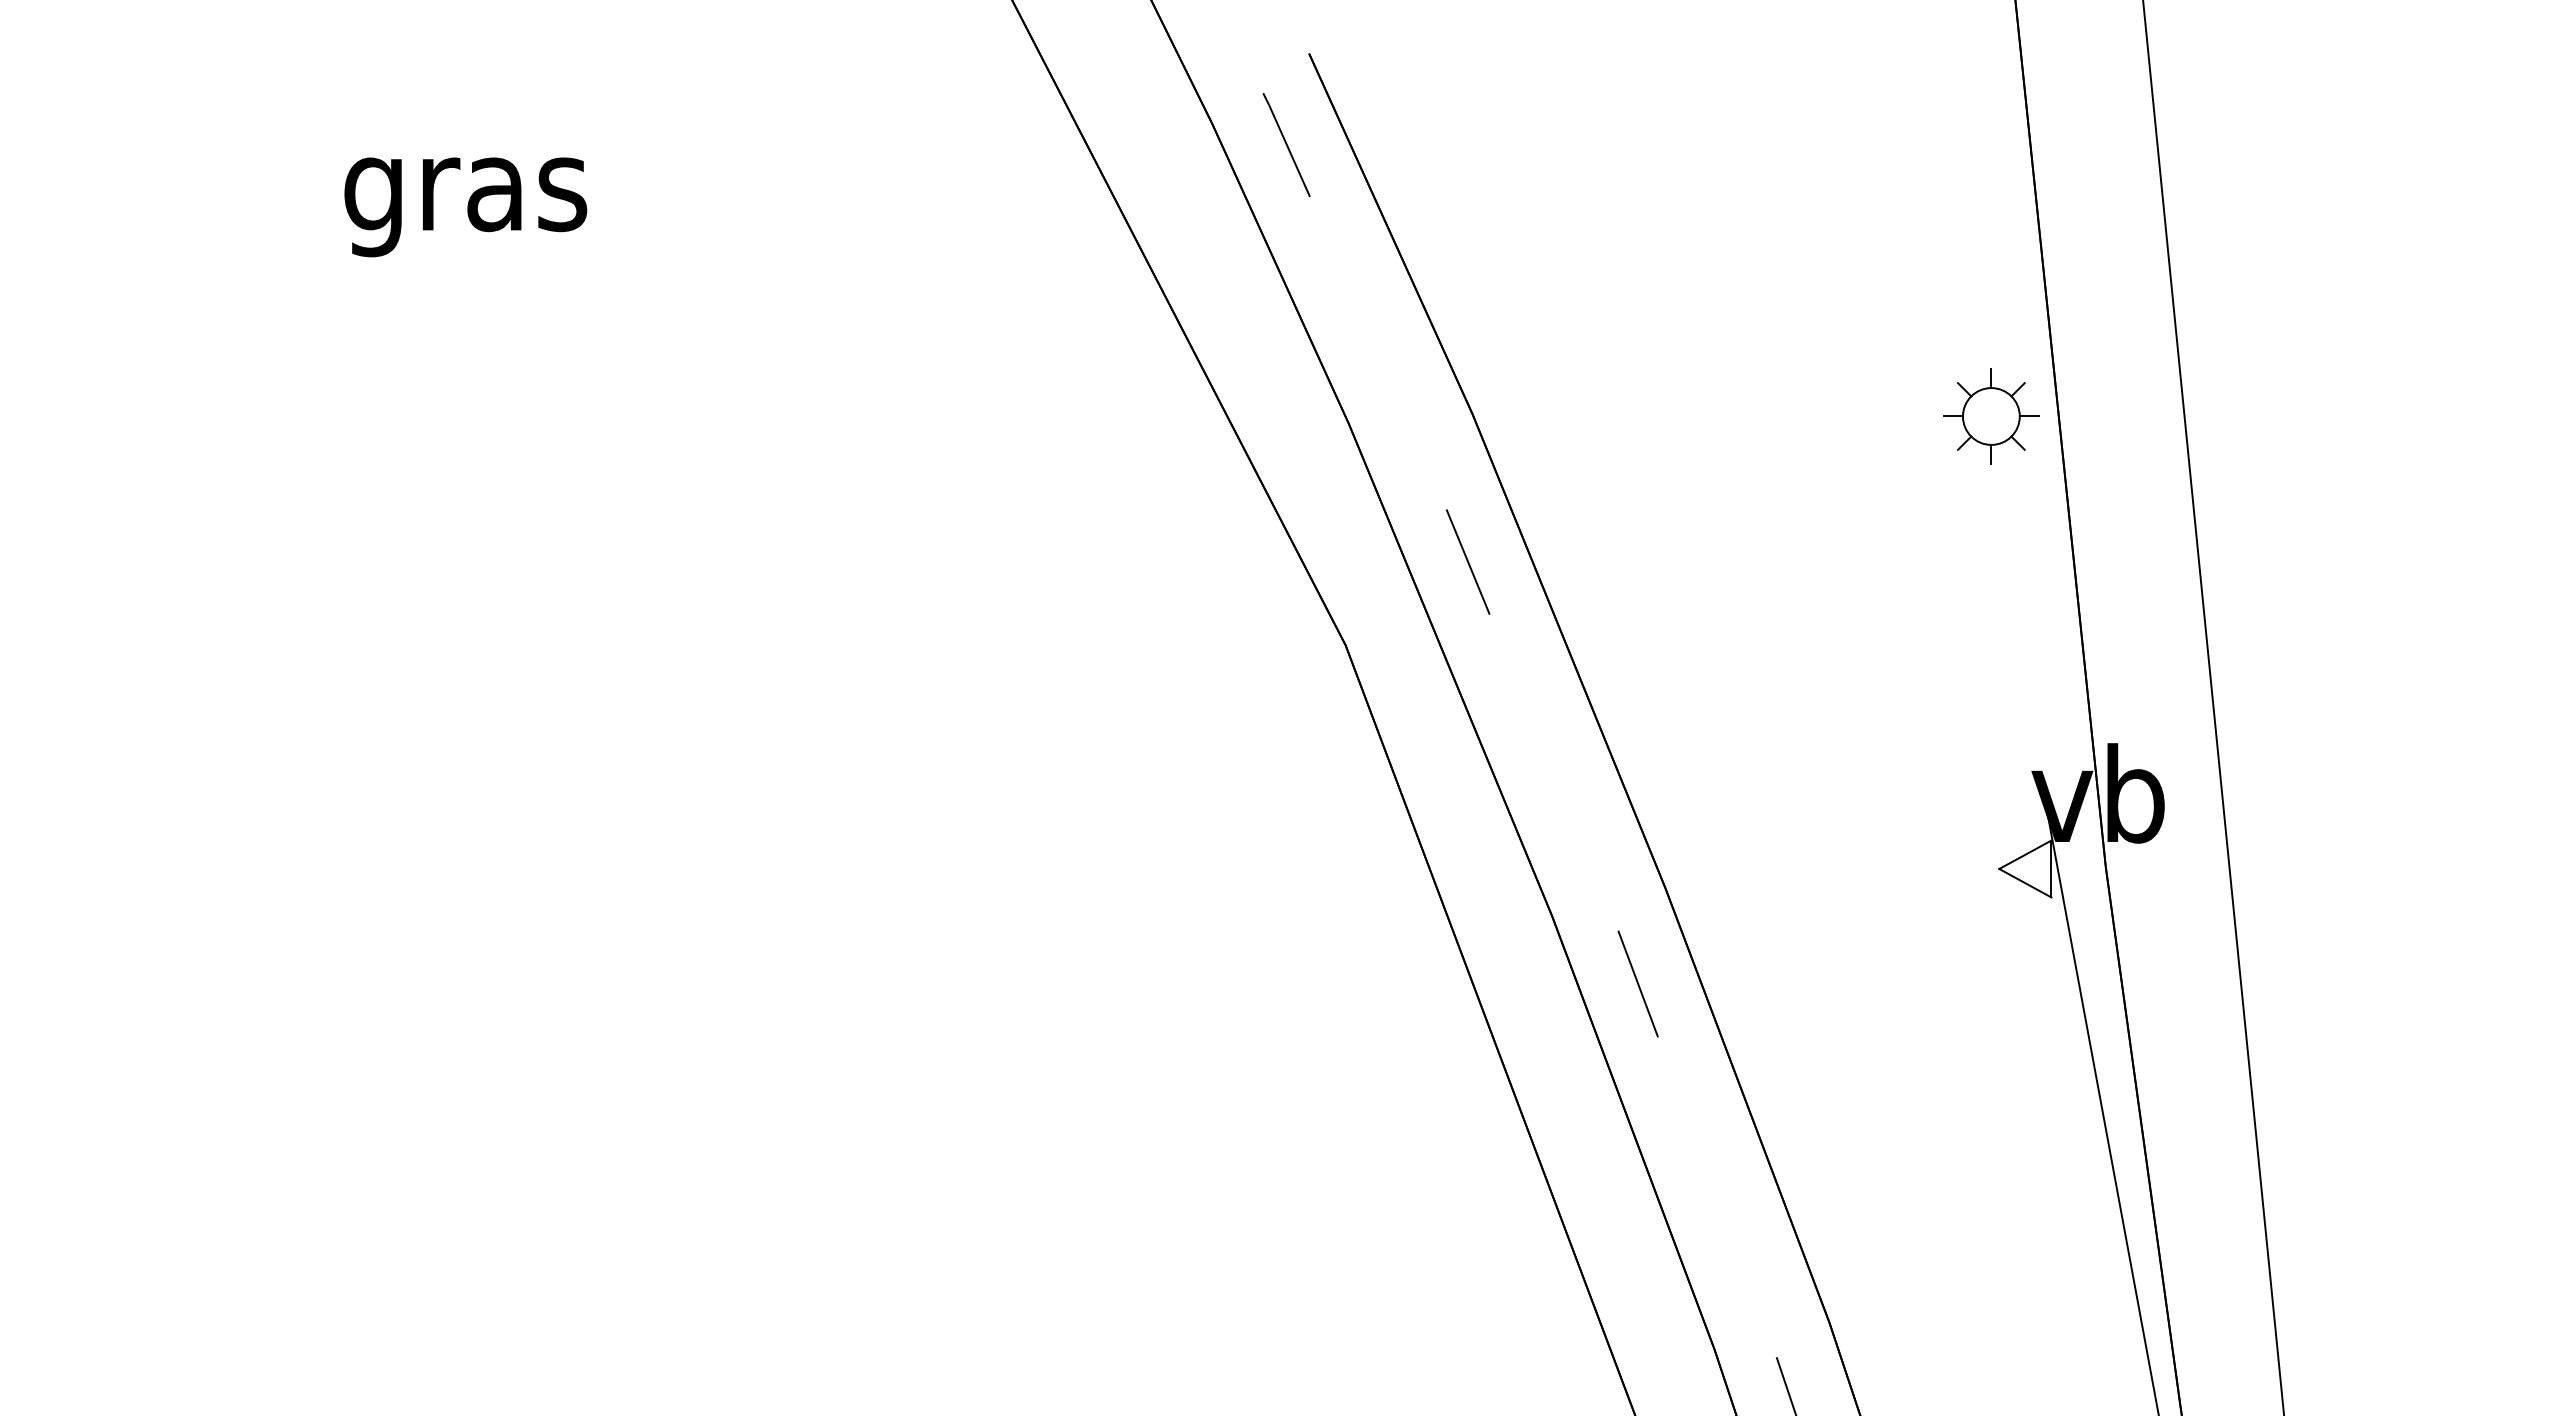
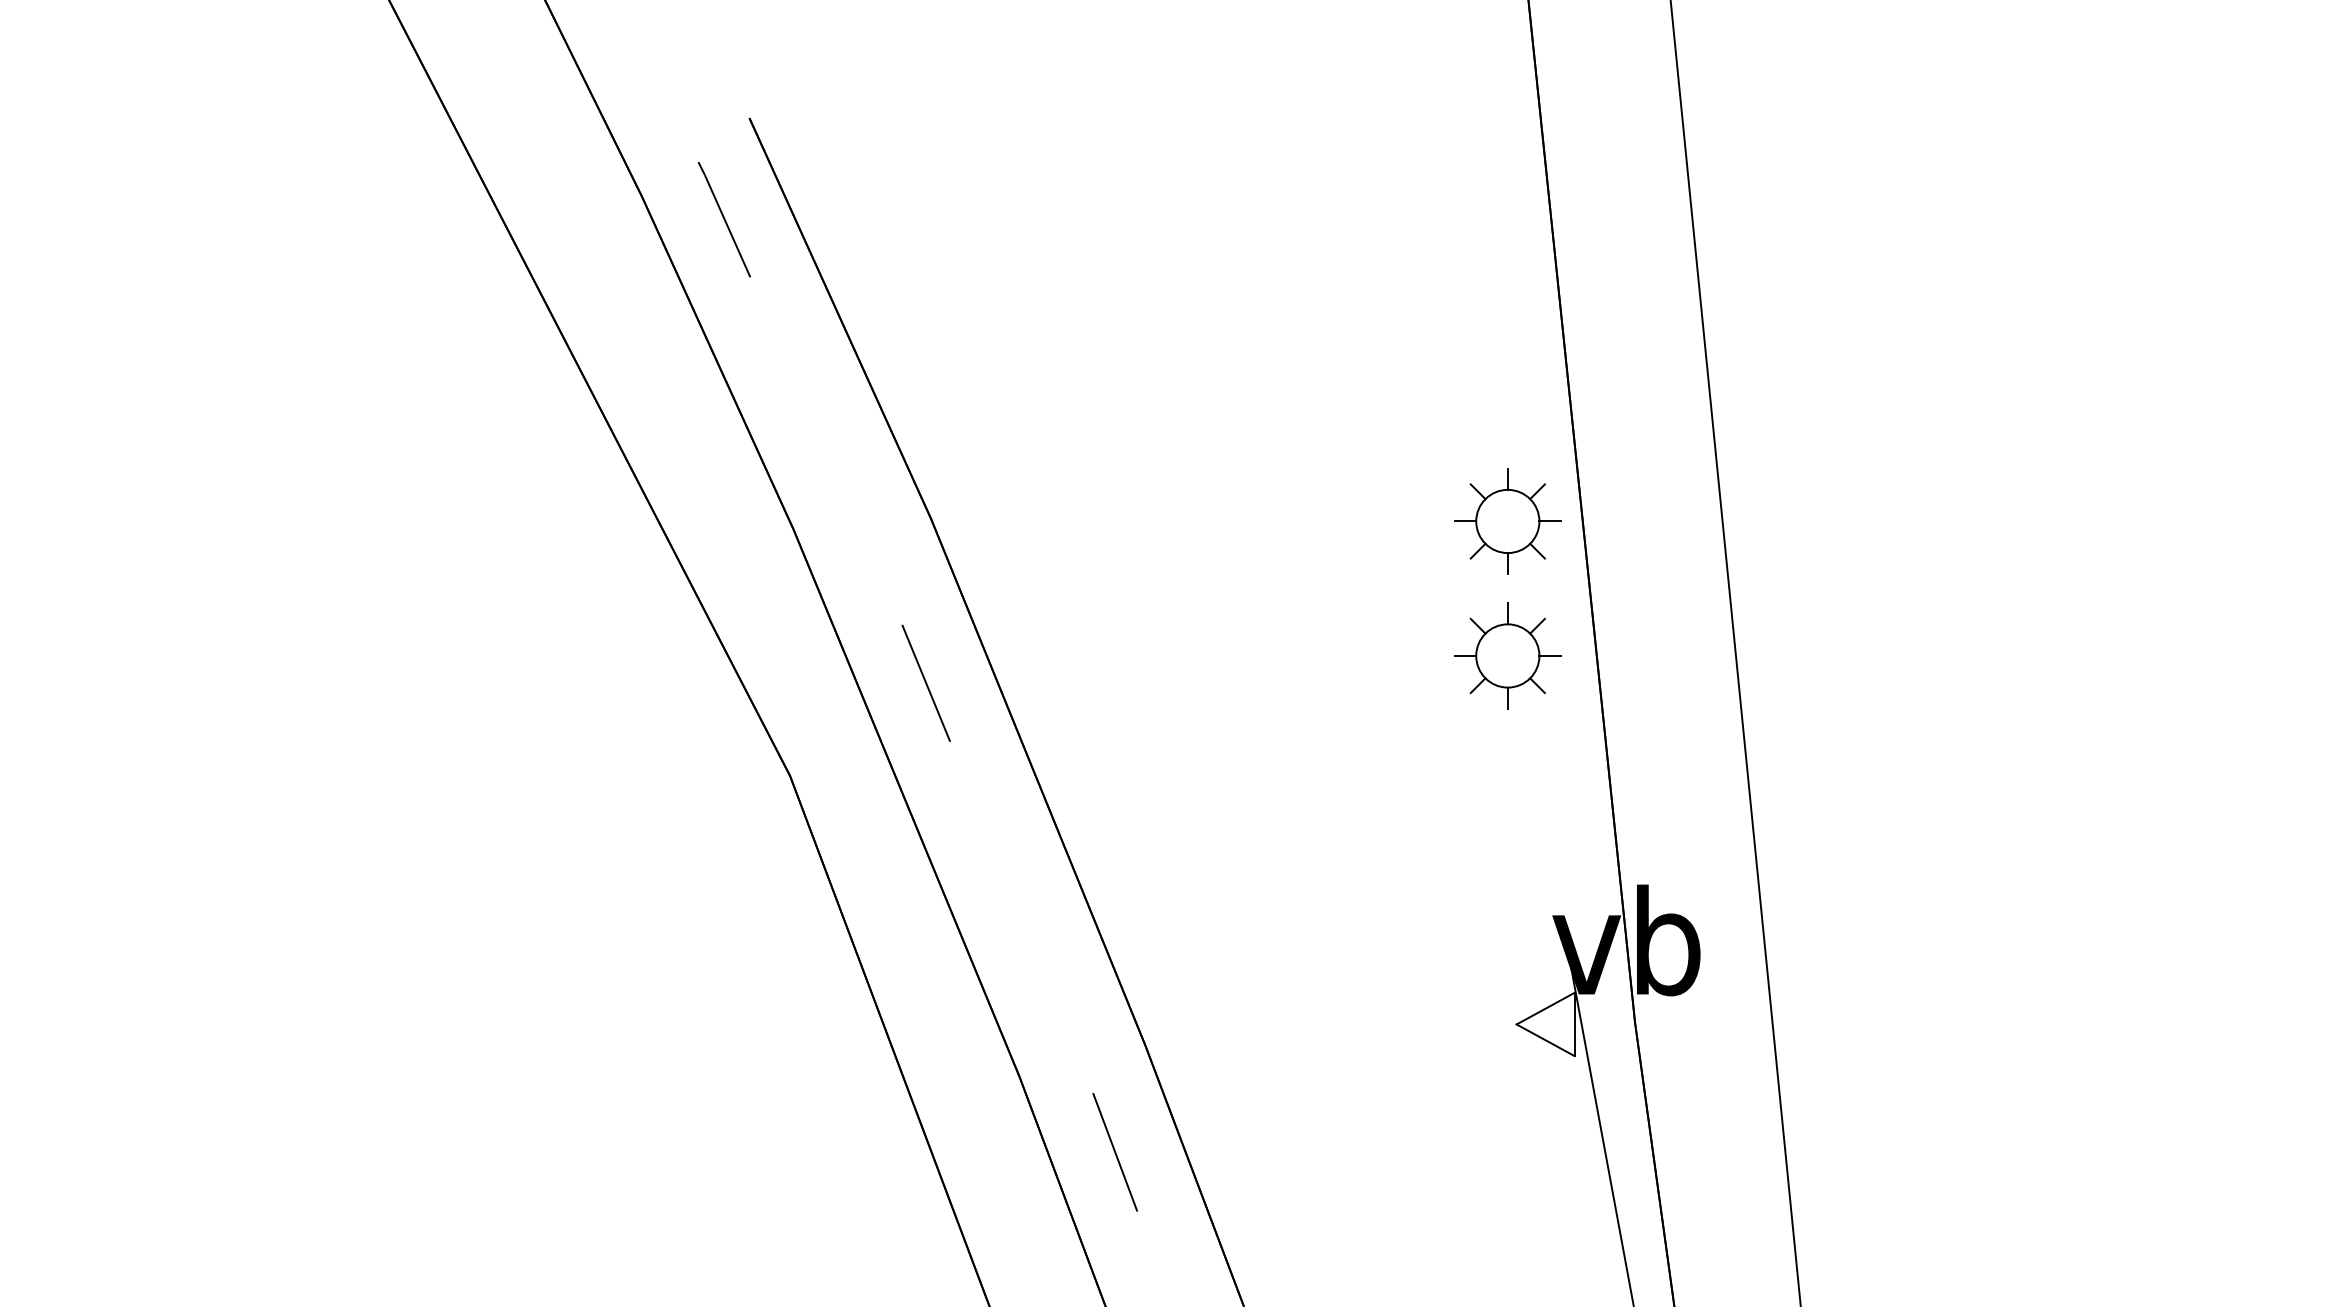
part: (1991, 537) -> (1507, 655), added

